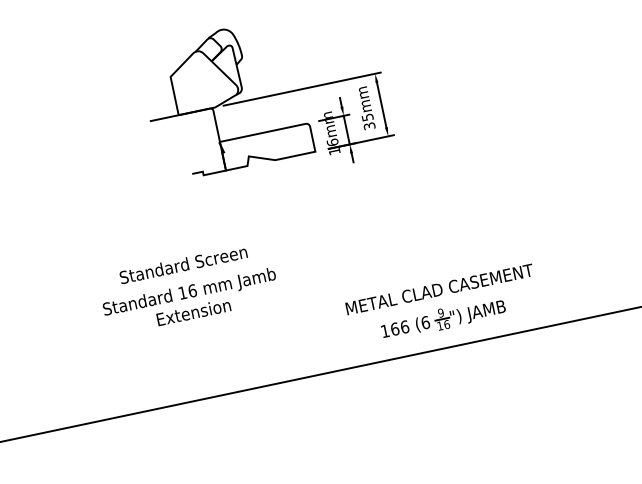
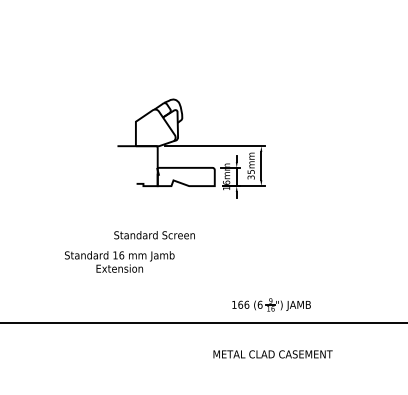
text: (183, 265) -> (154, 235), moved
text: (438, 289) -> (272, 354), moved

